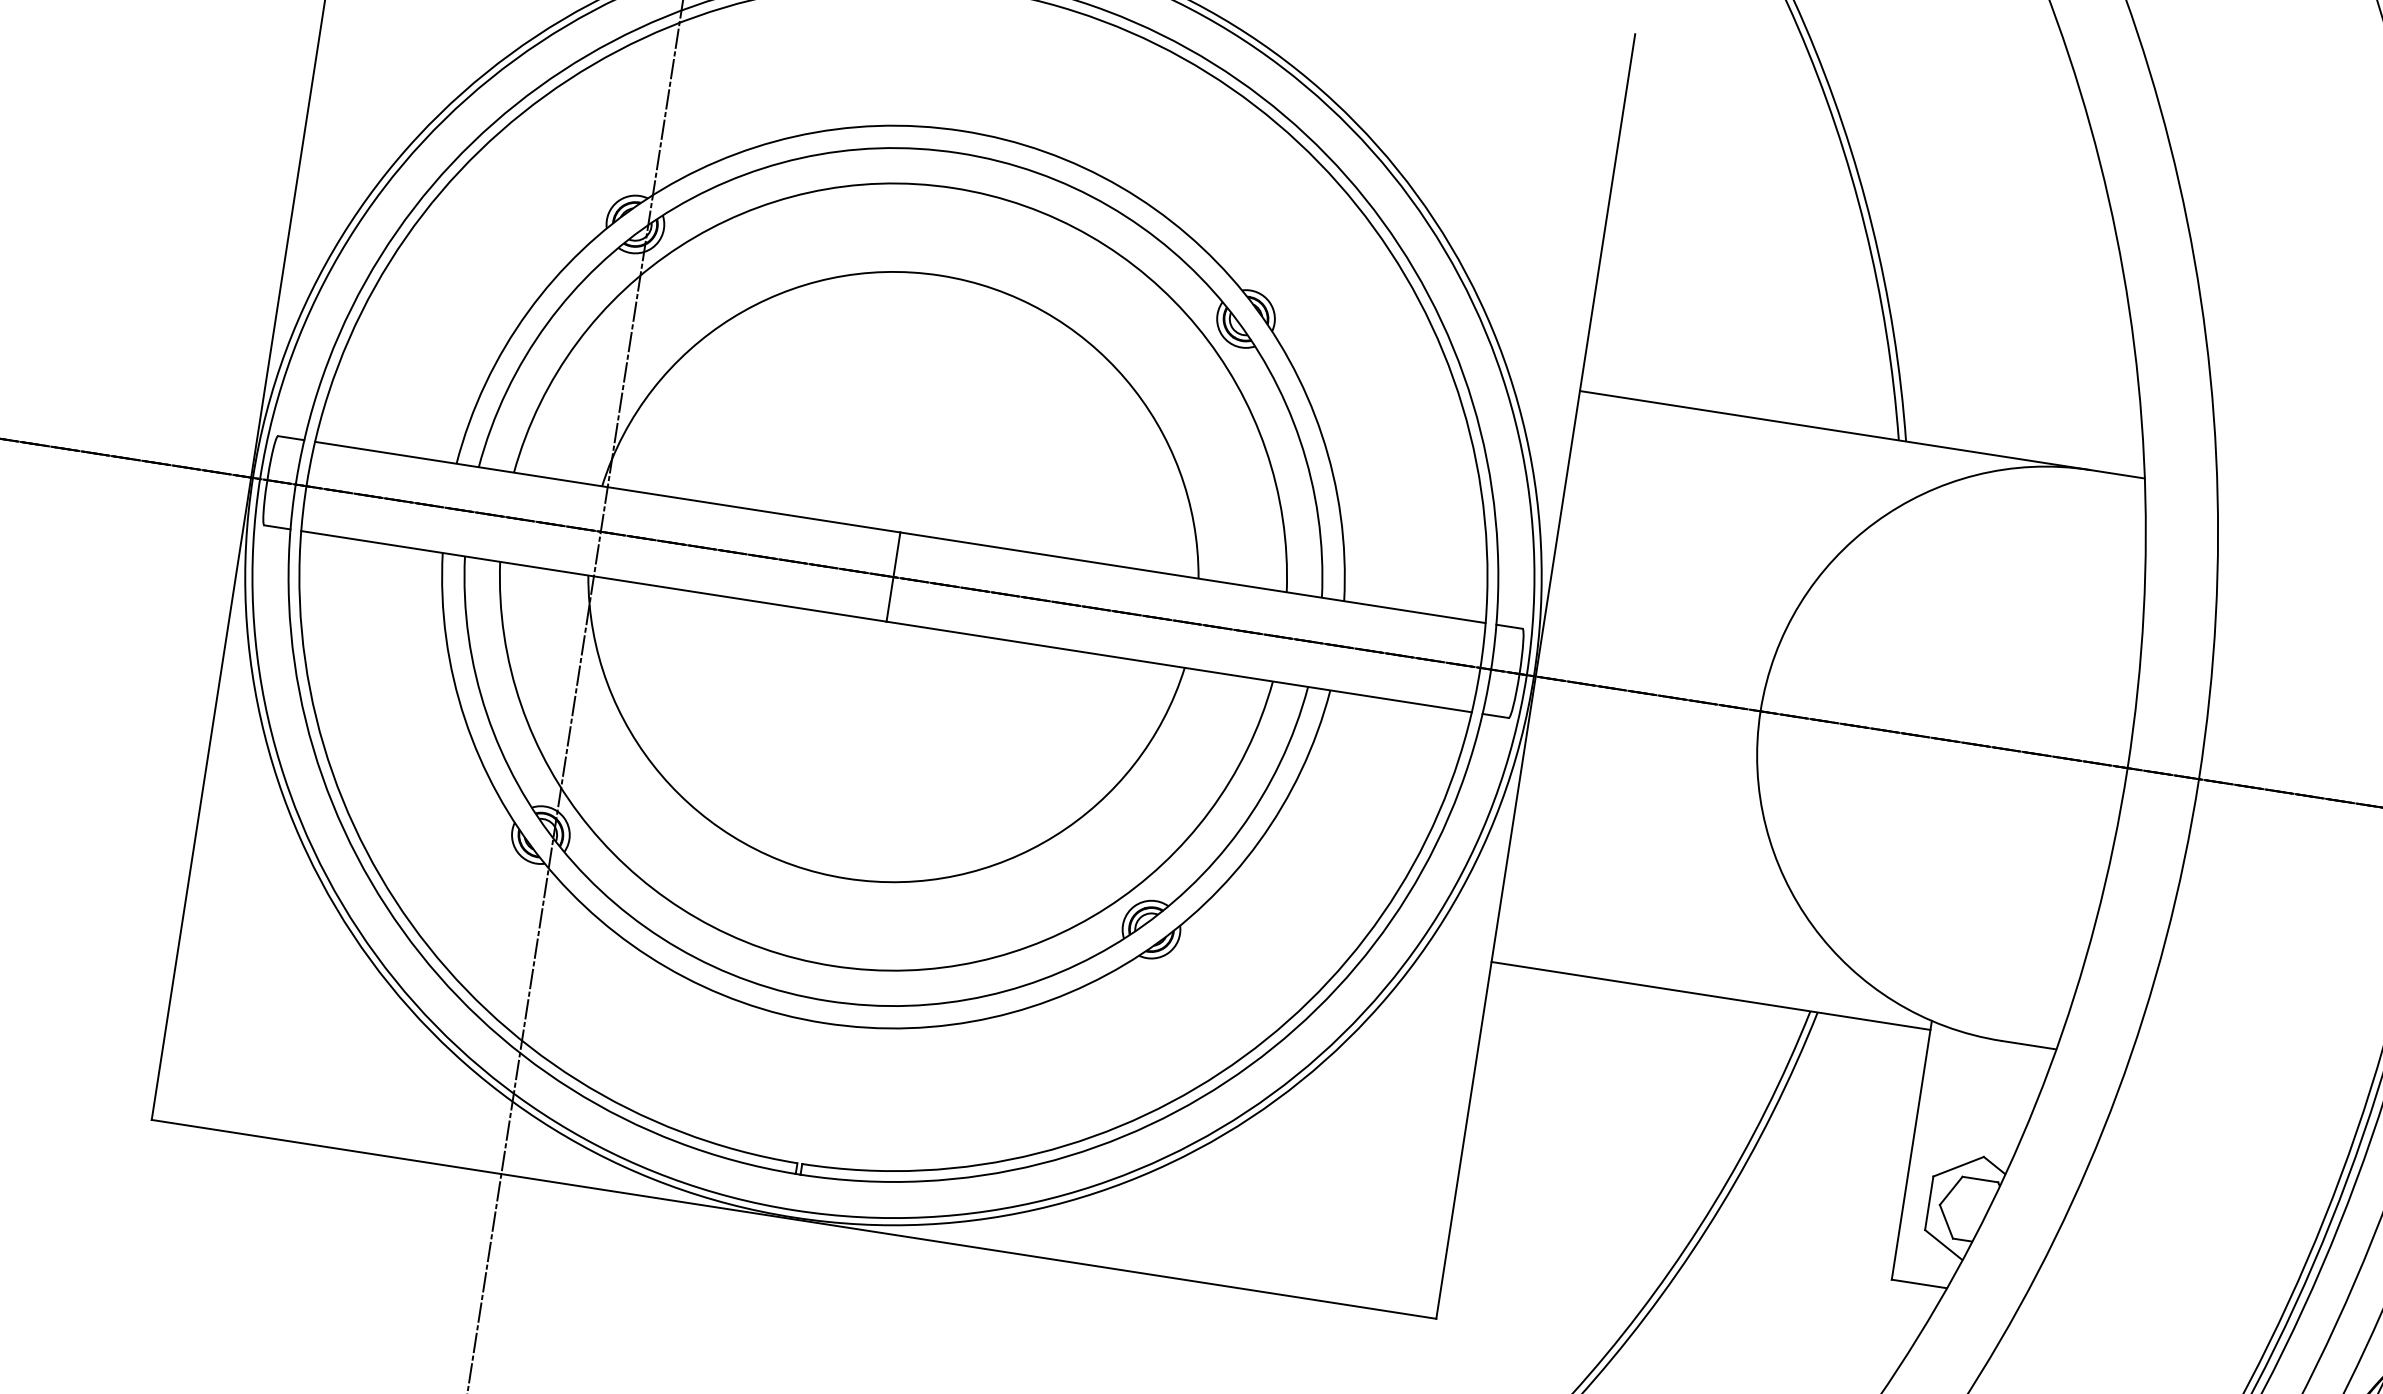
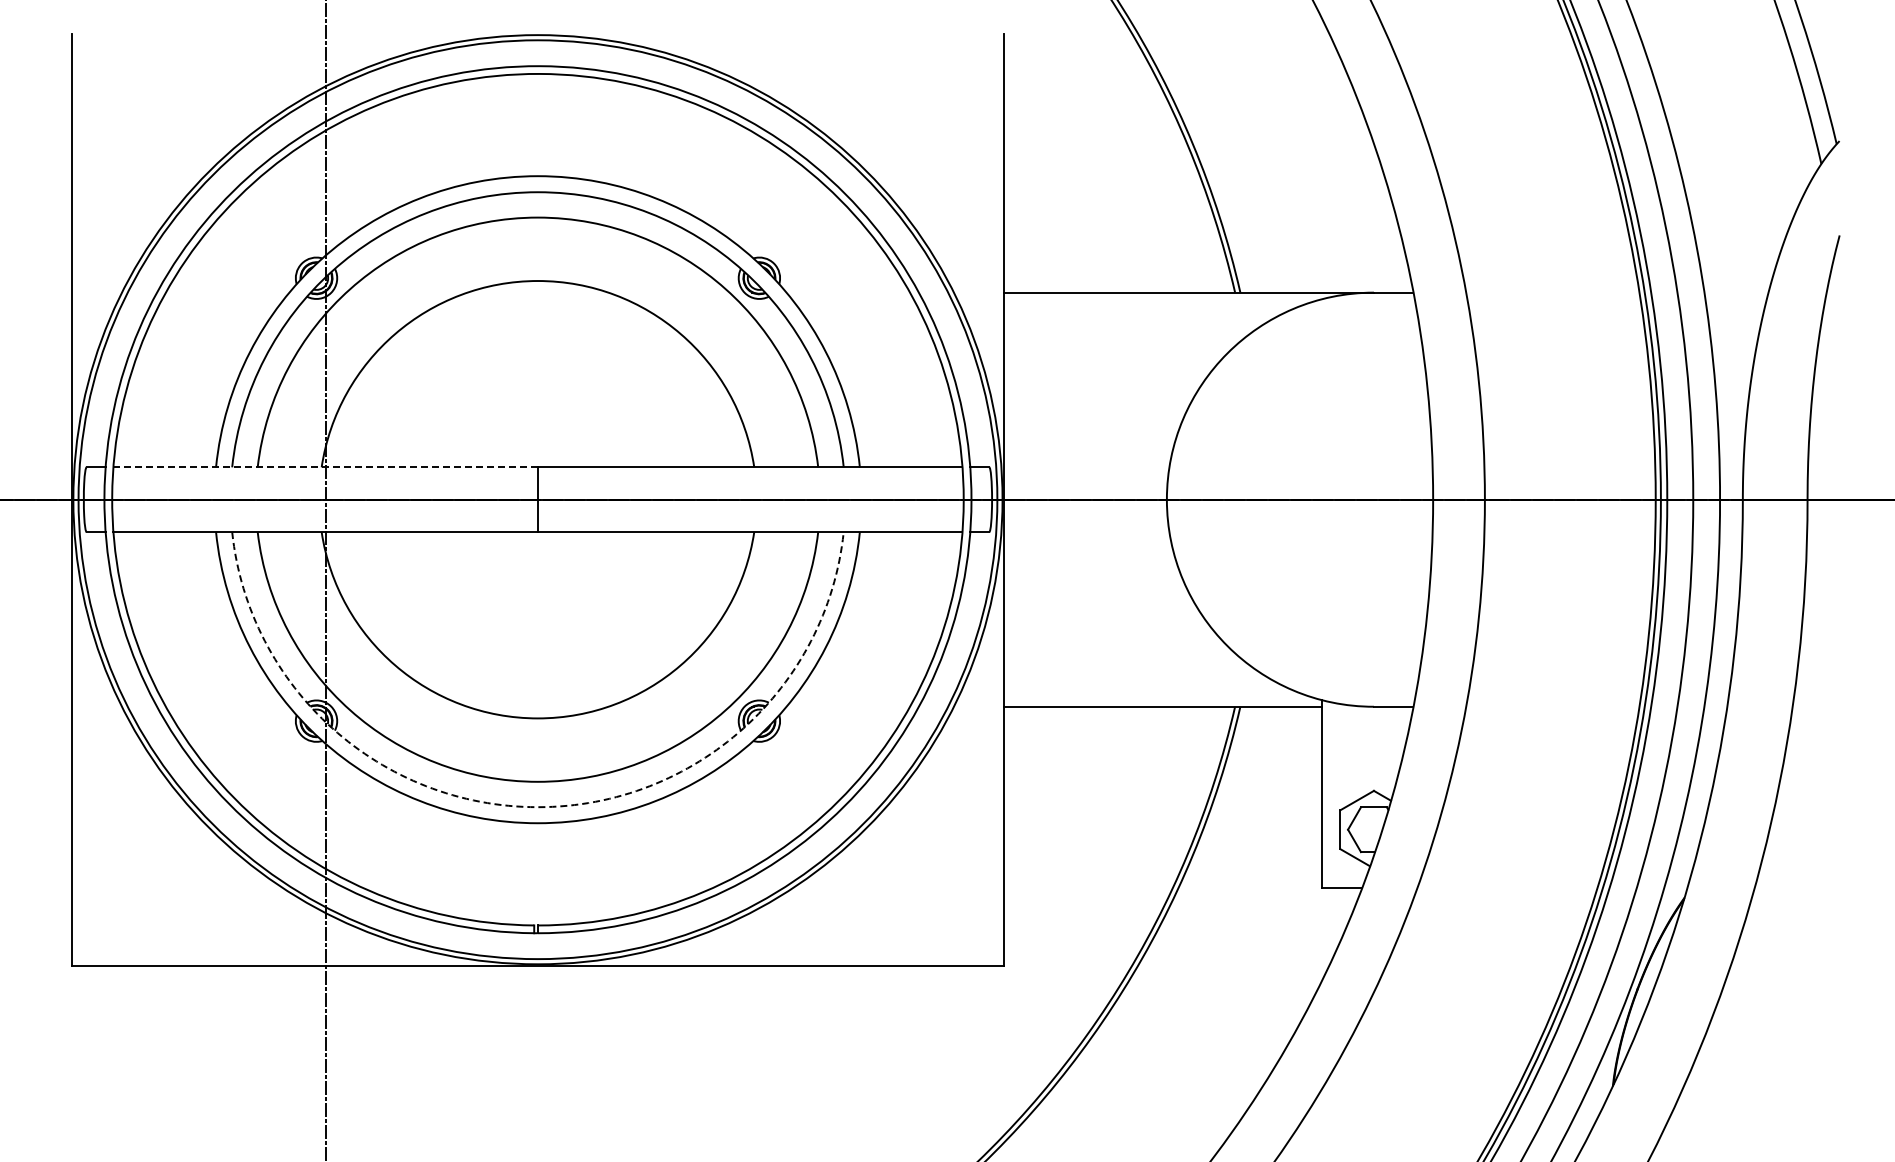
line: (607, 487) -> (325, 467), solid -> dashed
arc: (827, 1001) -> (537, 807), solid -> dashed

